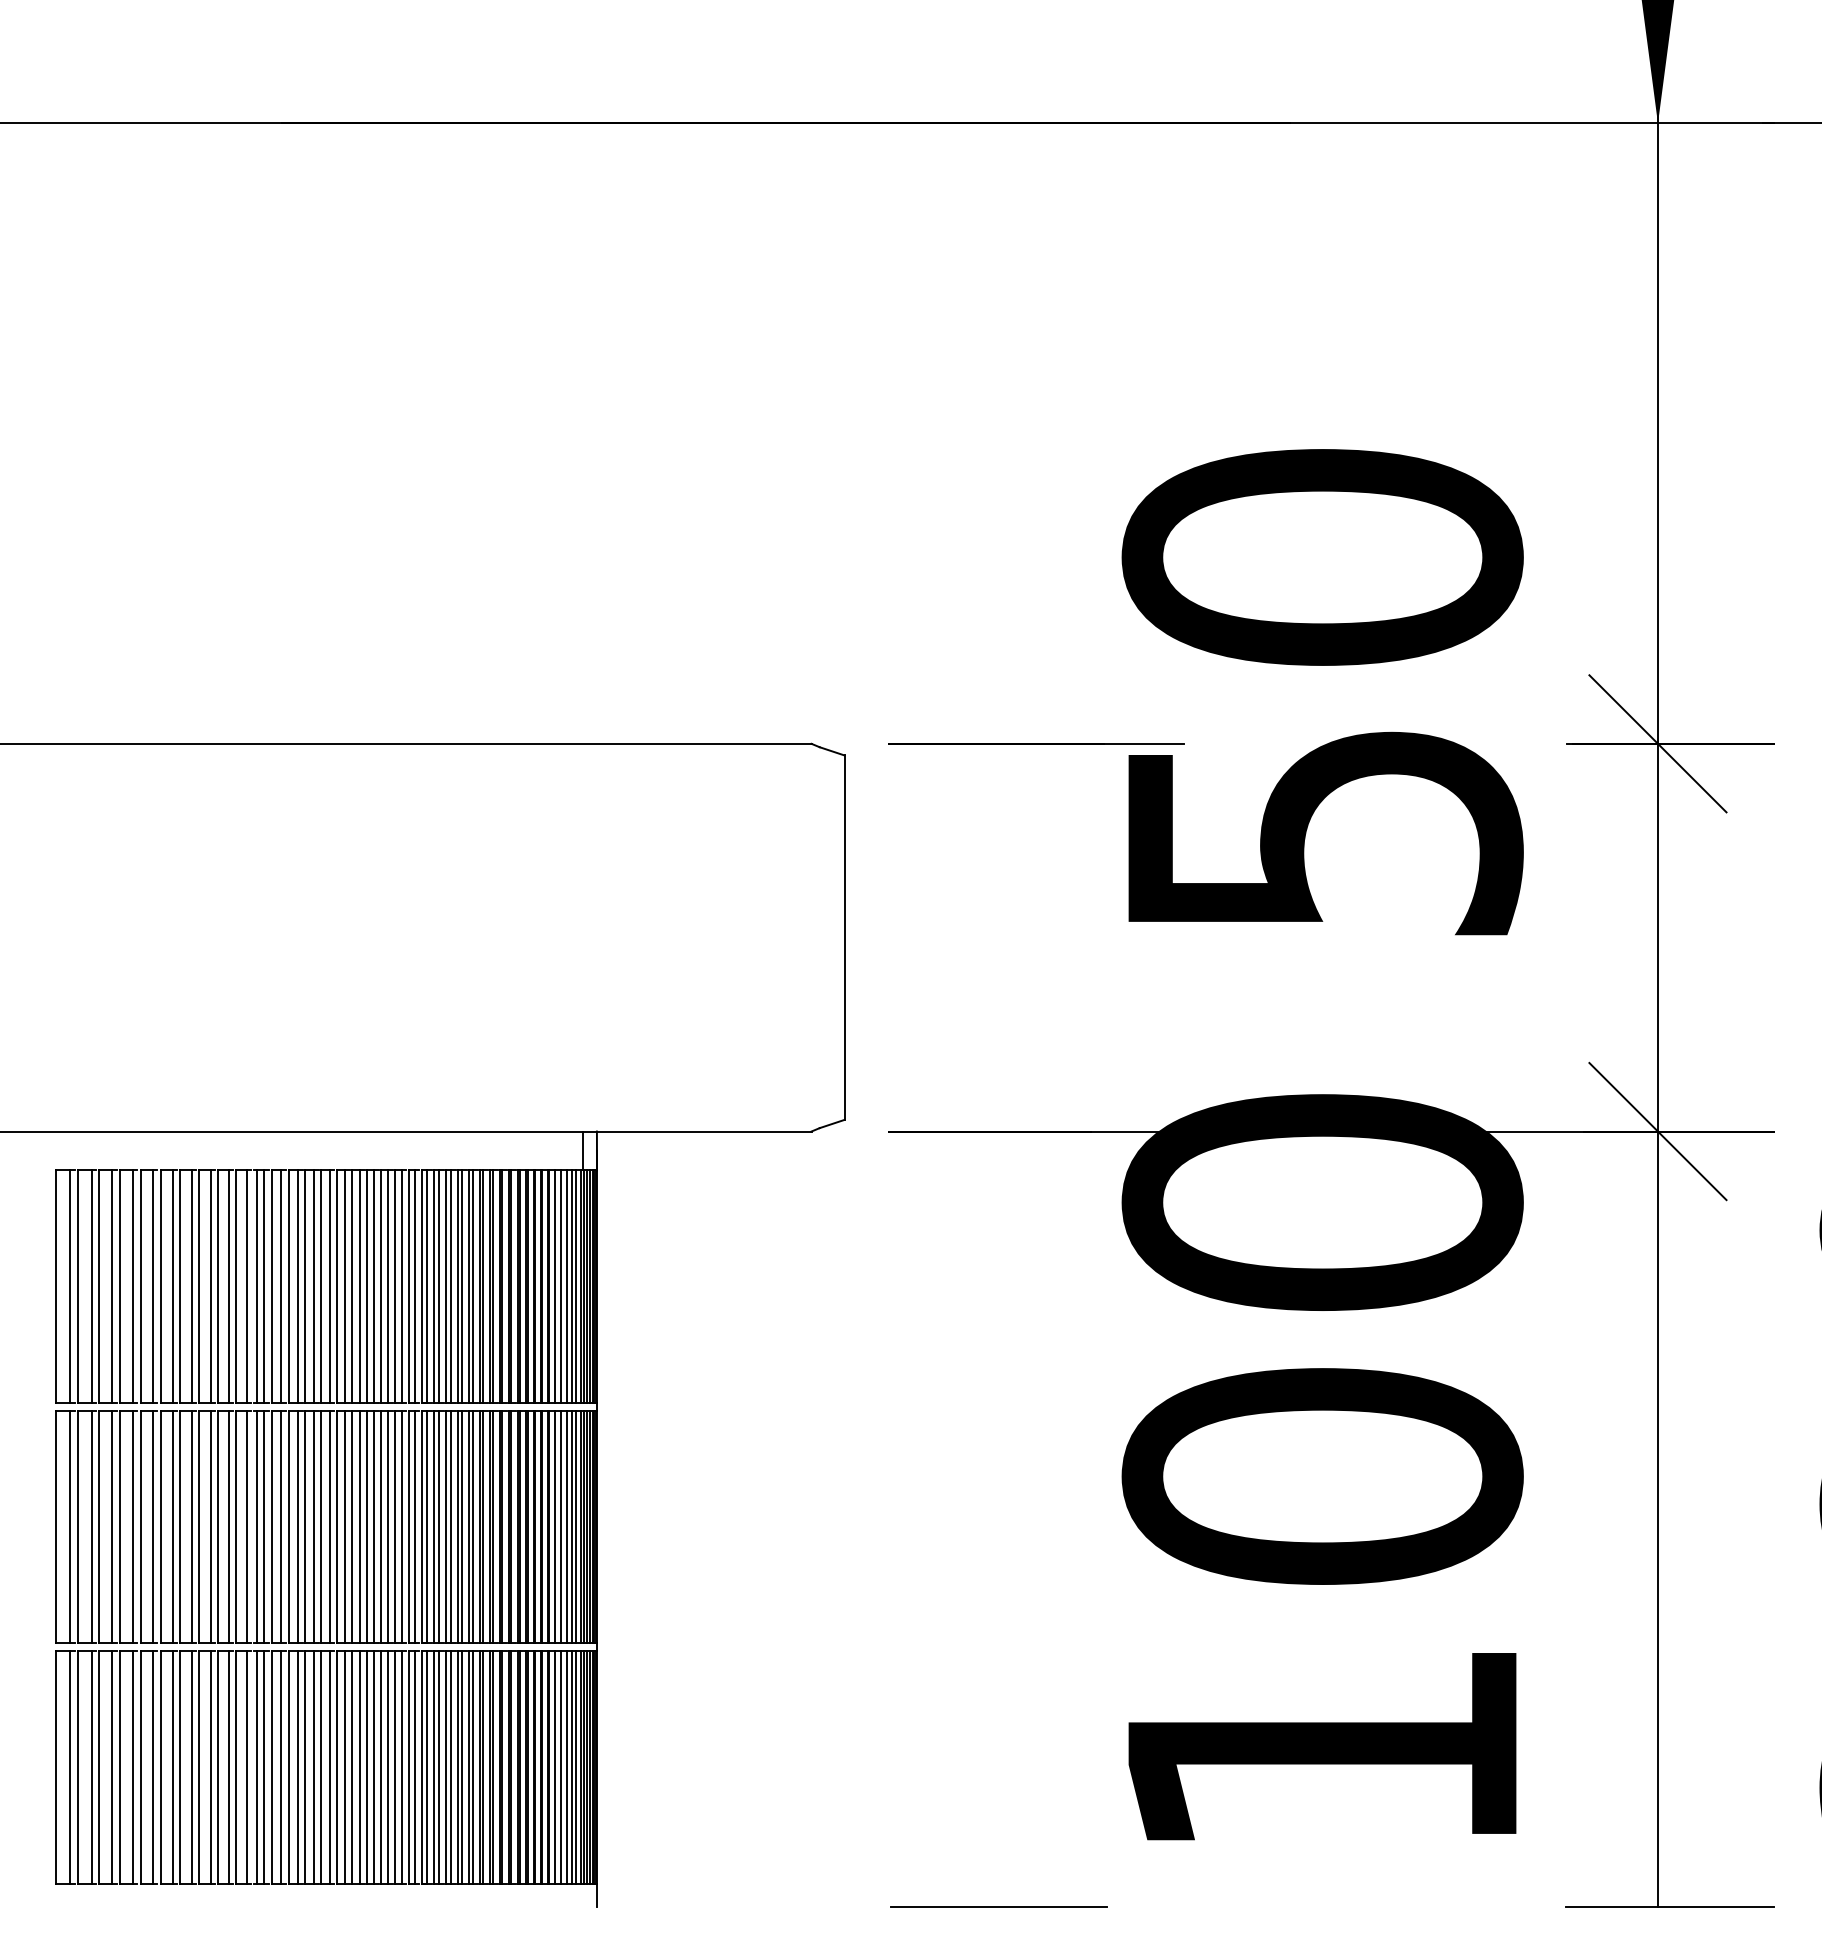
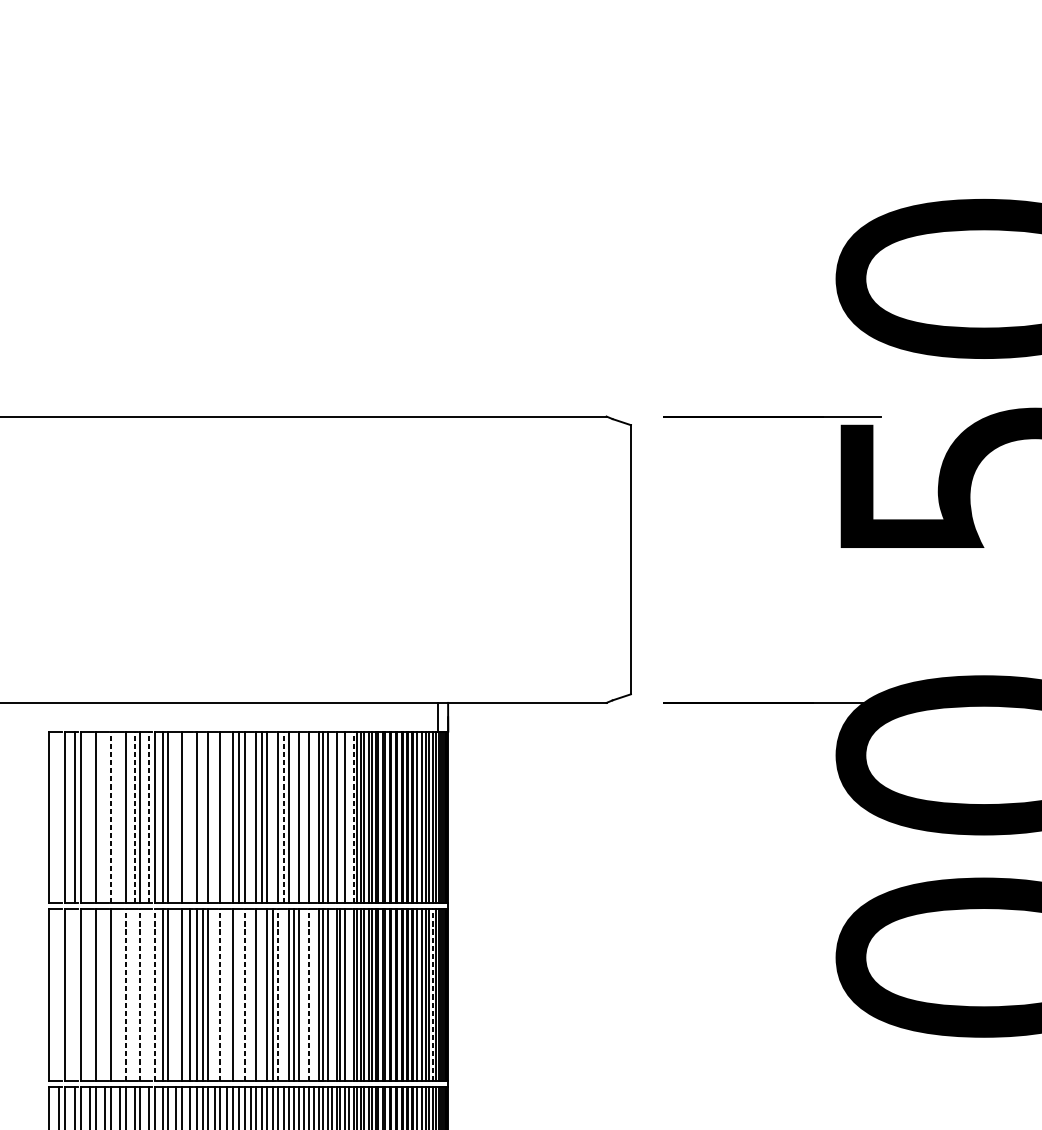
line: (70, 1286) -> (59, 817), removed
line: (112, 1286) -> (90, 817), removed
line: (132, 1286) -> (105, 817), removed
line: (140, 1286) -> (111, 817), solid -> dashed
line: (153, 1286) -> (120, 817), removed
line: (172, 1286) -> (134, 817), solid -> dashed
line: (191, 1286) -> (148, 817), solid -> dashed
line: (228, 1286) -> (176, 817), removed
line: (246, 1286) -> (189, 817), removed
line: (264, 1286) -> (202, 817), removed
line: (281, 1286) -> (215, 817), removed
line: (297, 1286) -> (226, 817), removed
line: (329, 1286) -> (250, 817), removed
line: (359, 1286) -> (272, 817), removed
line: (374, 1286) -> (283, 817), solid -> dashed
line: (388, 1286) -> (294, 817), removed
line: (401, 1286) -> (303, 817), removed
line: (414, 1286) -> (313, 817), removed
line: (439, 1286) -> (331, 817), removed
line: (451, 1286) -> (340, 817), removed
line: (462, 1286) -> (348, 817), removed
line: (468, 1286) -> (353, 817), solid -> dashed
line: (70, 1526) -> (59, 994), removed
line: (91, 1526) -> (74, 994), removed
line: (112, 1526) -> (90, 994), removed
line: (132, 1526) -> (105, 994), removed
line: (153, 1526) -> (120, 994), removed
line: (160, 1526) -> (125, 994), solid -> dashed
line: (172, 1526) -> (134, 994), removed
line: (180, 1526) -> (140, 994), solid -> dashed
line: (191, 1526) -> (148, 994), removed
line: (199, 1526) -> (154, 994), solid -> dashed
line: (228, 1526) -> (176, 994), removed
line: (281, 1526) -> (215, 994), removed
line: (288, 1526) -> (220, 994), solid -> dashed
line: (297, 1526) -> (226, 994), removed
line: (314, 1526) -> (239, 994), removed
line: (321, 1526) -> (244, 994), solid -> dashed
line: (329, 1526) -> (250, 994), removed
line: (345, 1526) -> (262, 994), removed
line: (367, 1526) -> (278, 994), solid -> dashed
line: (374, 1526) -> (283, 994), removed
line: (401, 1526) -> (303, 994), removed
line: (408, 1526) -> (308, 994), solid -> dashed
line: (414, 1526) -> (313, 994), removed
line: (439, 1526) -> (331, 994), removed
line: (462, 1526) -> (348, 994), removed
line: (576, 1526) -> (433, 994), solid -> dashed

